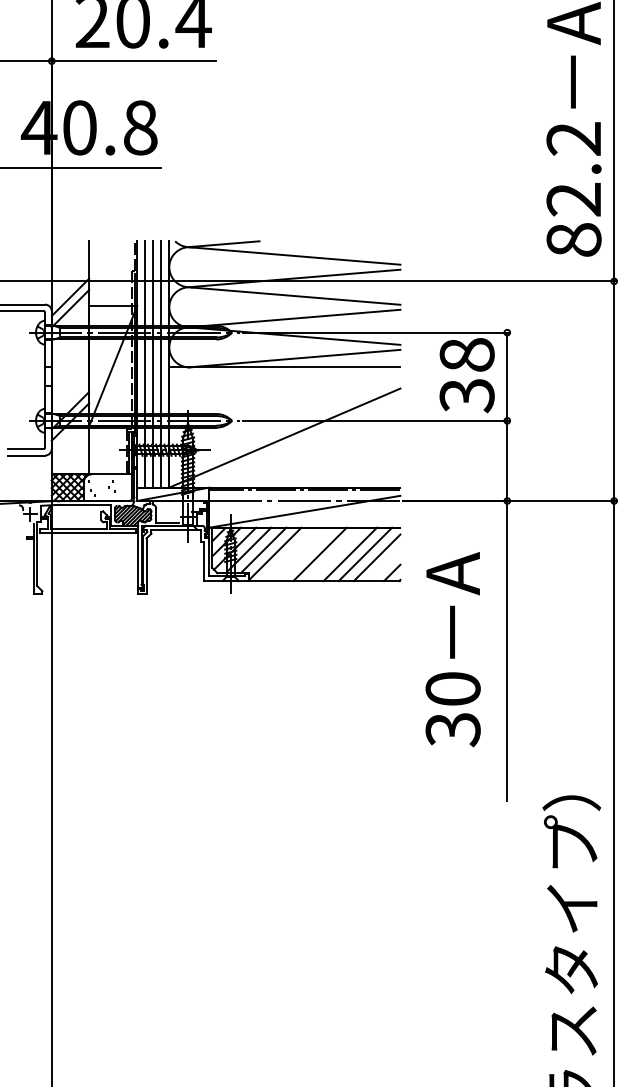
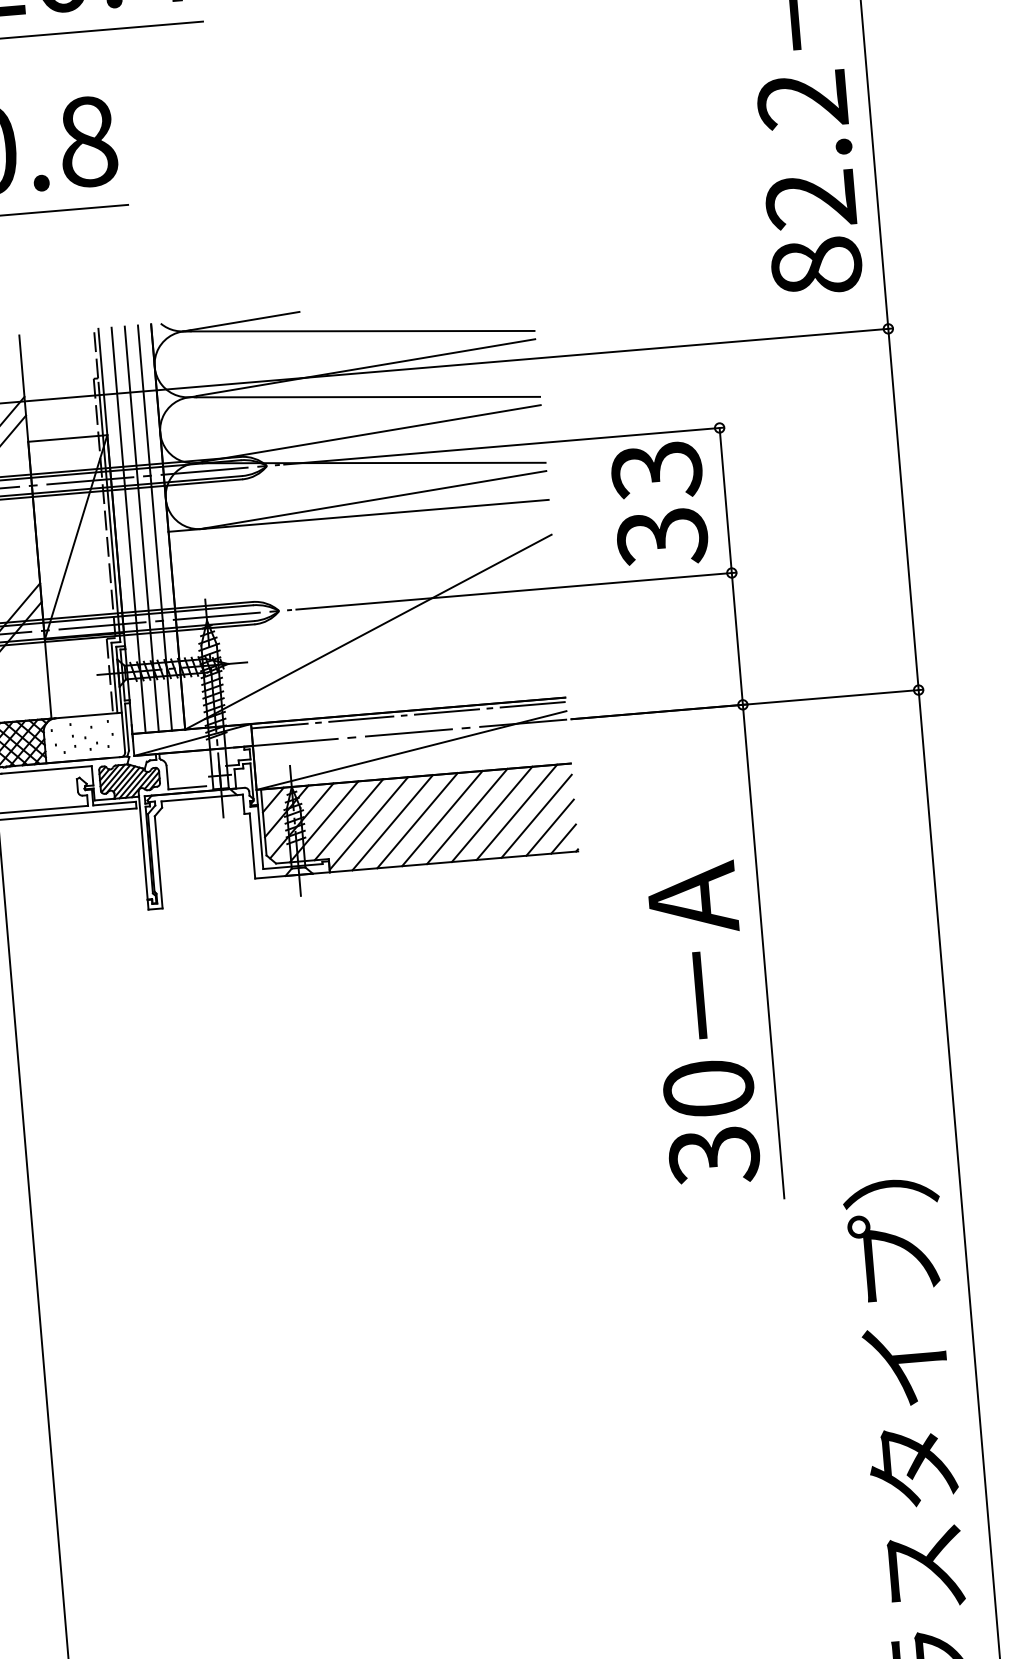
text: (466, 355) -> (655, 471), 38 -> 33
line: (289, 554) -> (392, 822), added
line: (304, 554) -> (416, 820), added
line: (334, 554) -> (466, 816), added
line: (384, 565) -> (549, 827), added
text: (452, 649) -> (702, 1023), moved

